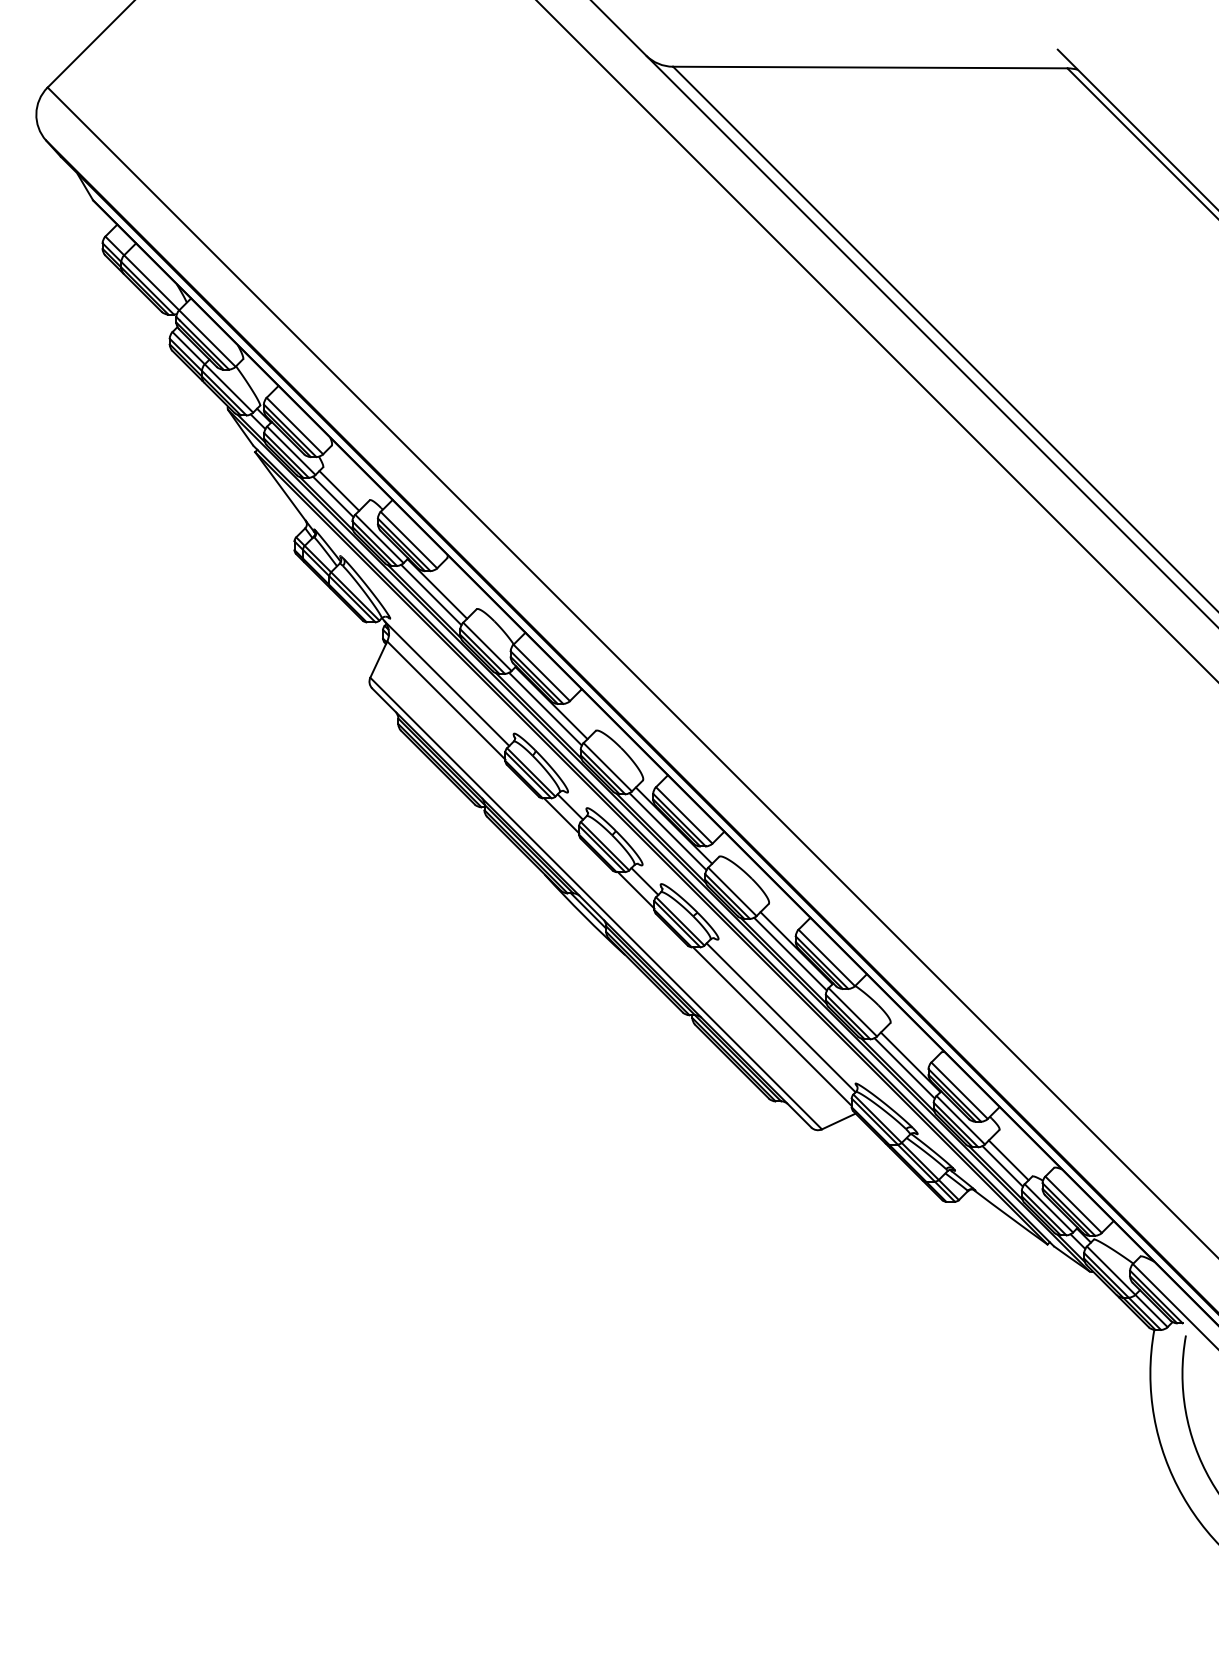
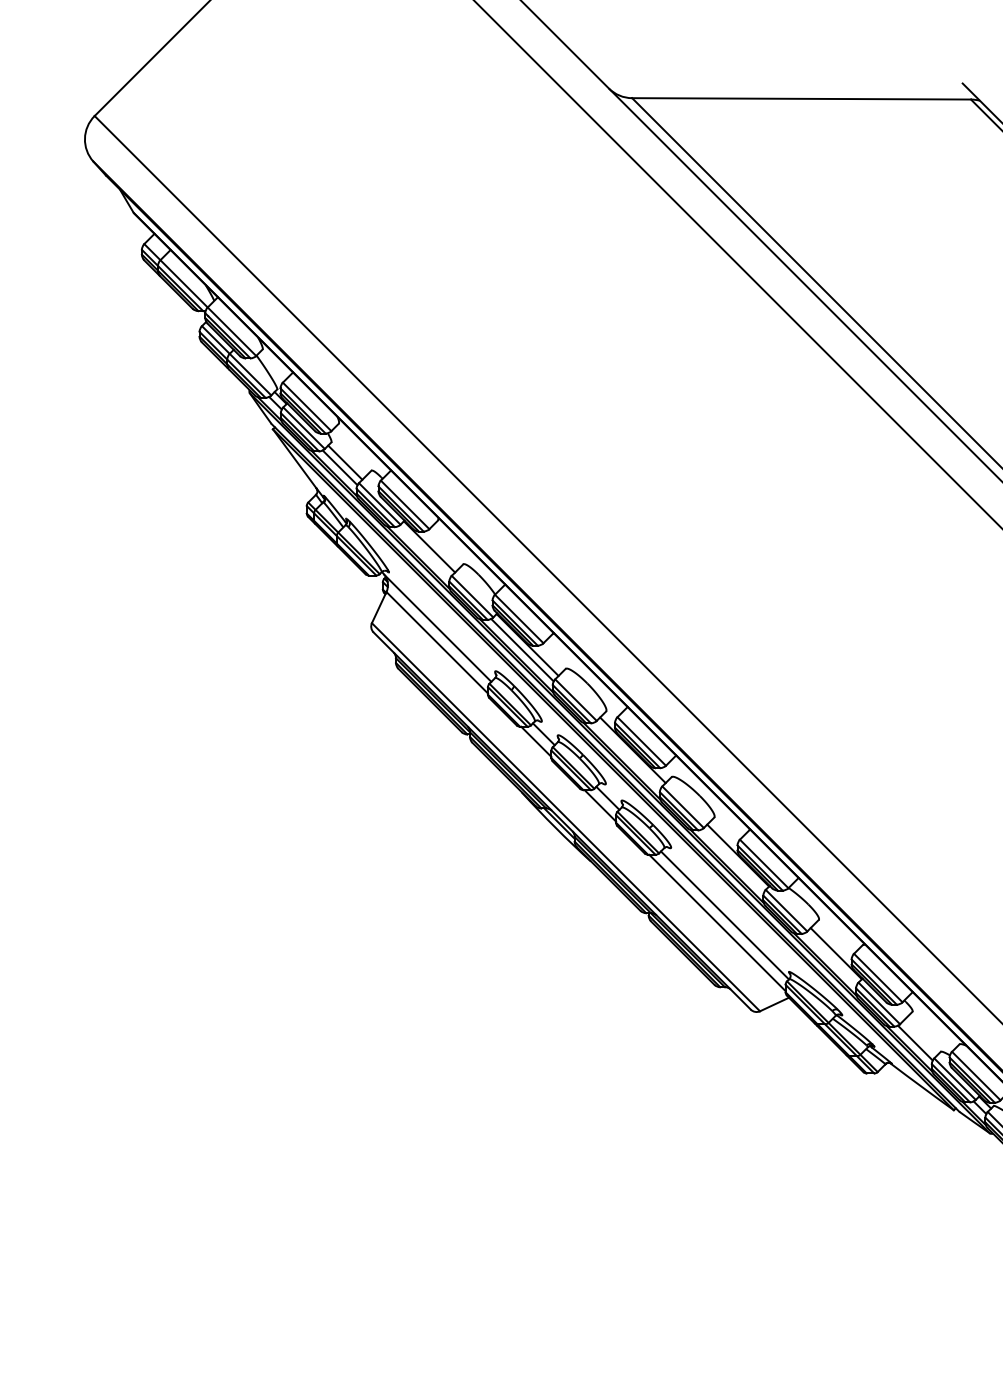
line: (431, 594) -> (424, 551), removed
line: (667, 831) -> (627, 755), removed
line: (790, 953) -> (733, 860), removed
line: (904, 1068) -> (830, 958), removed
line: (1008, 1160) -> (920, 1038), removed

